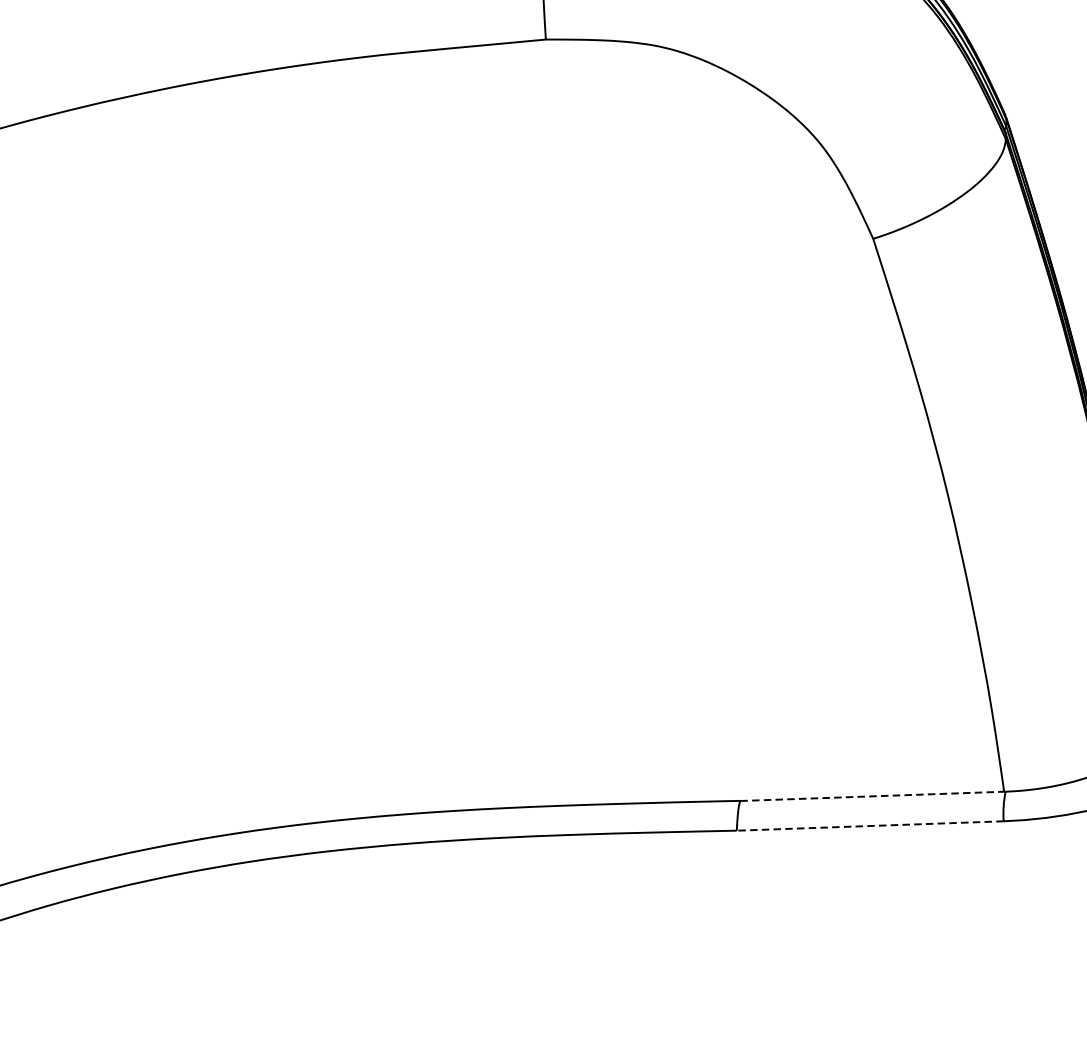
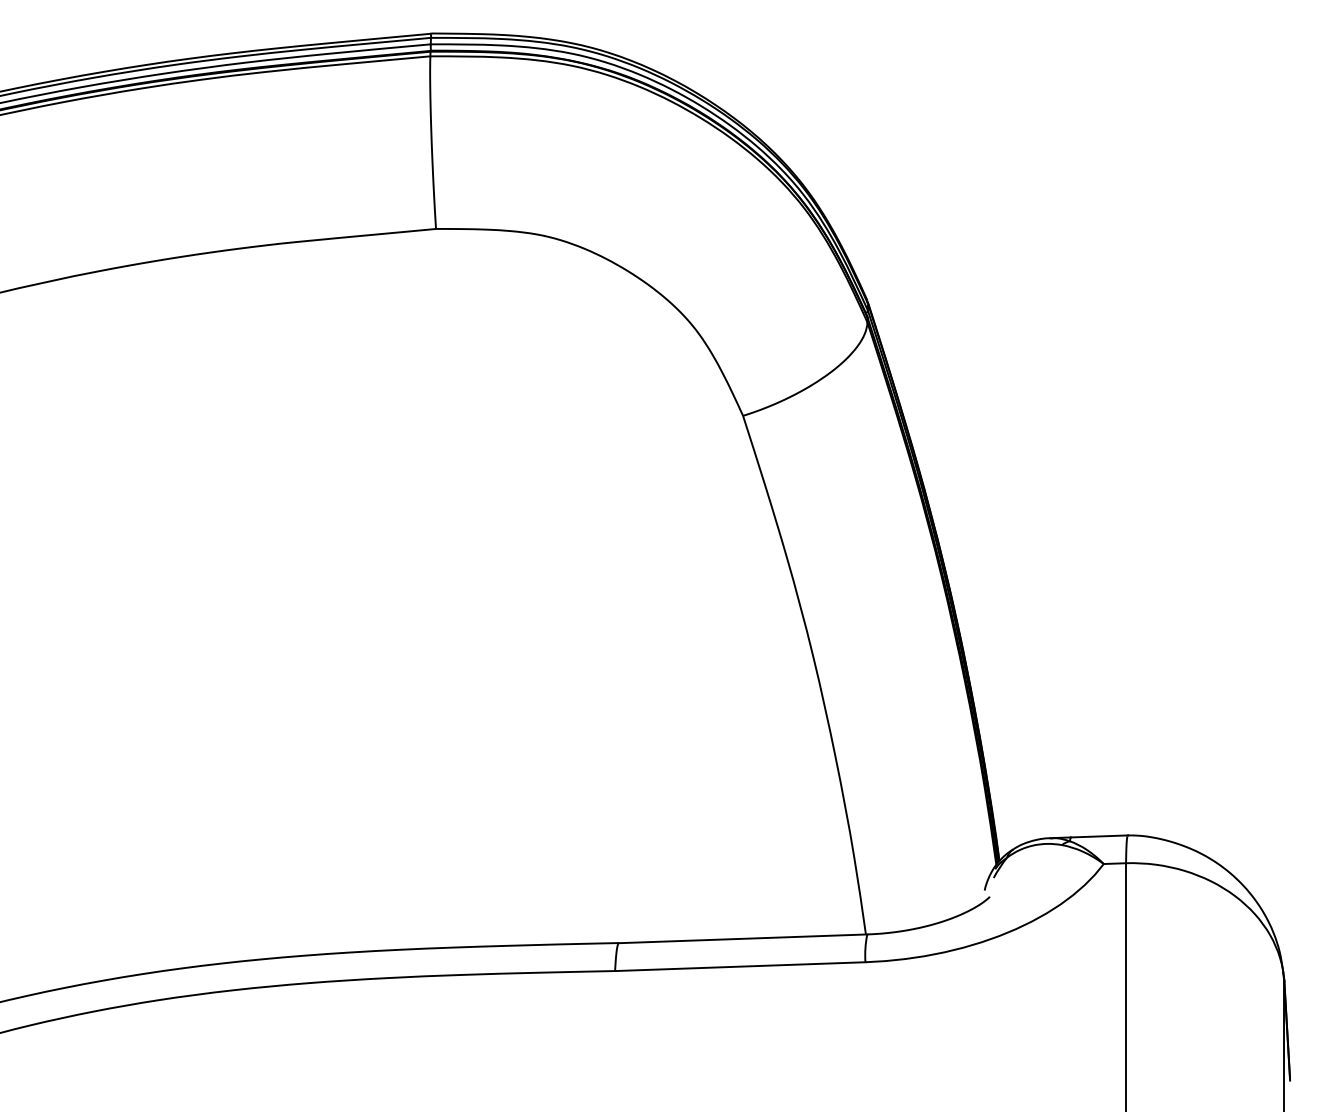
line: (872, 795) -> (742, 938), dashed -> solid
line: (869, 825) -> (739, 966), dashed -> solid

